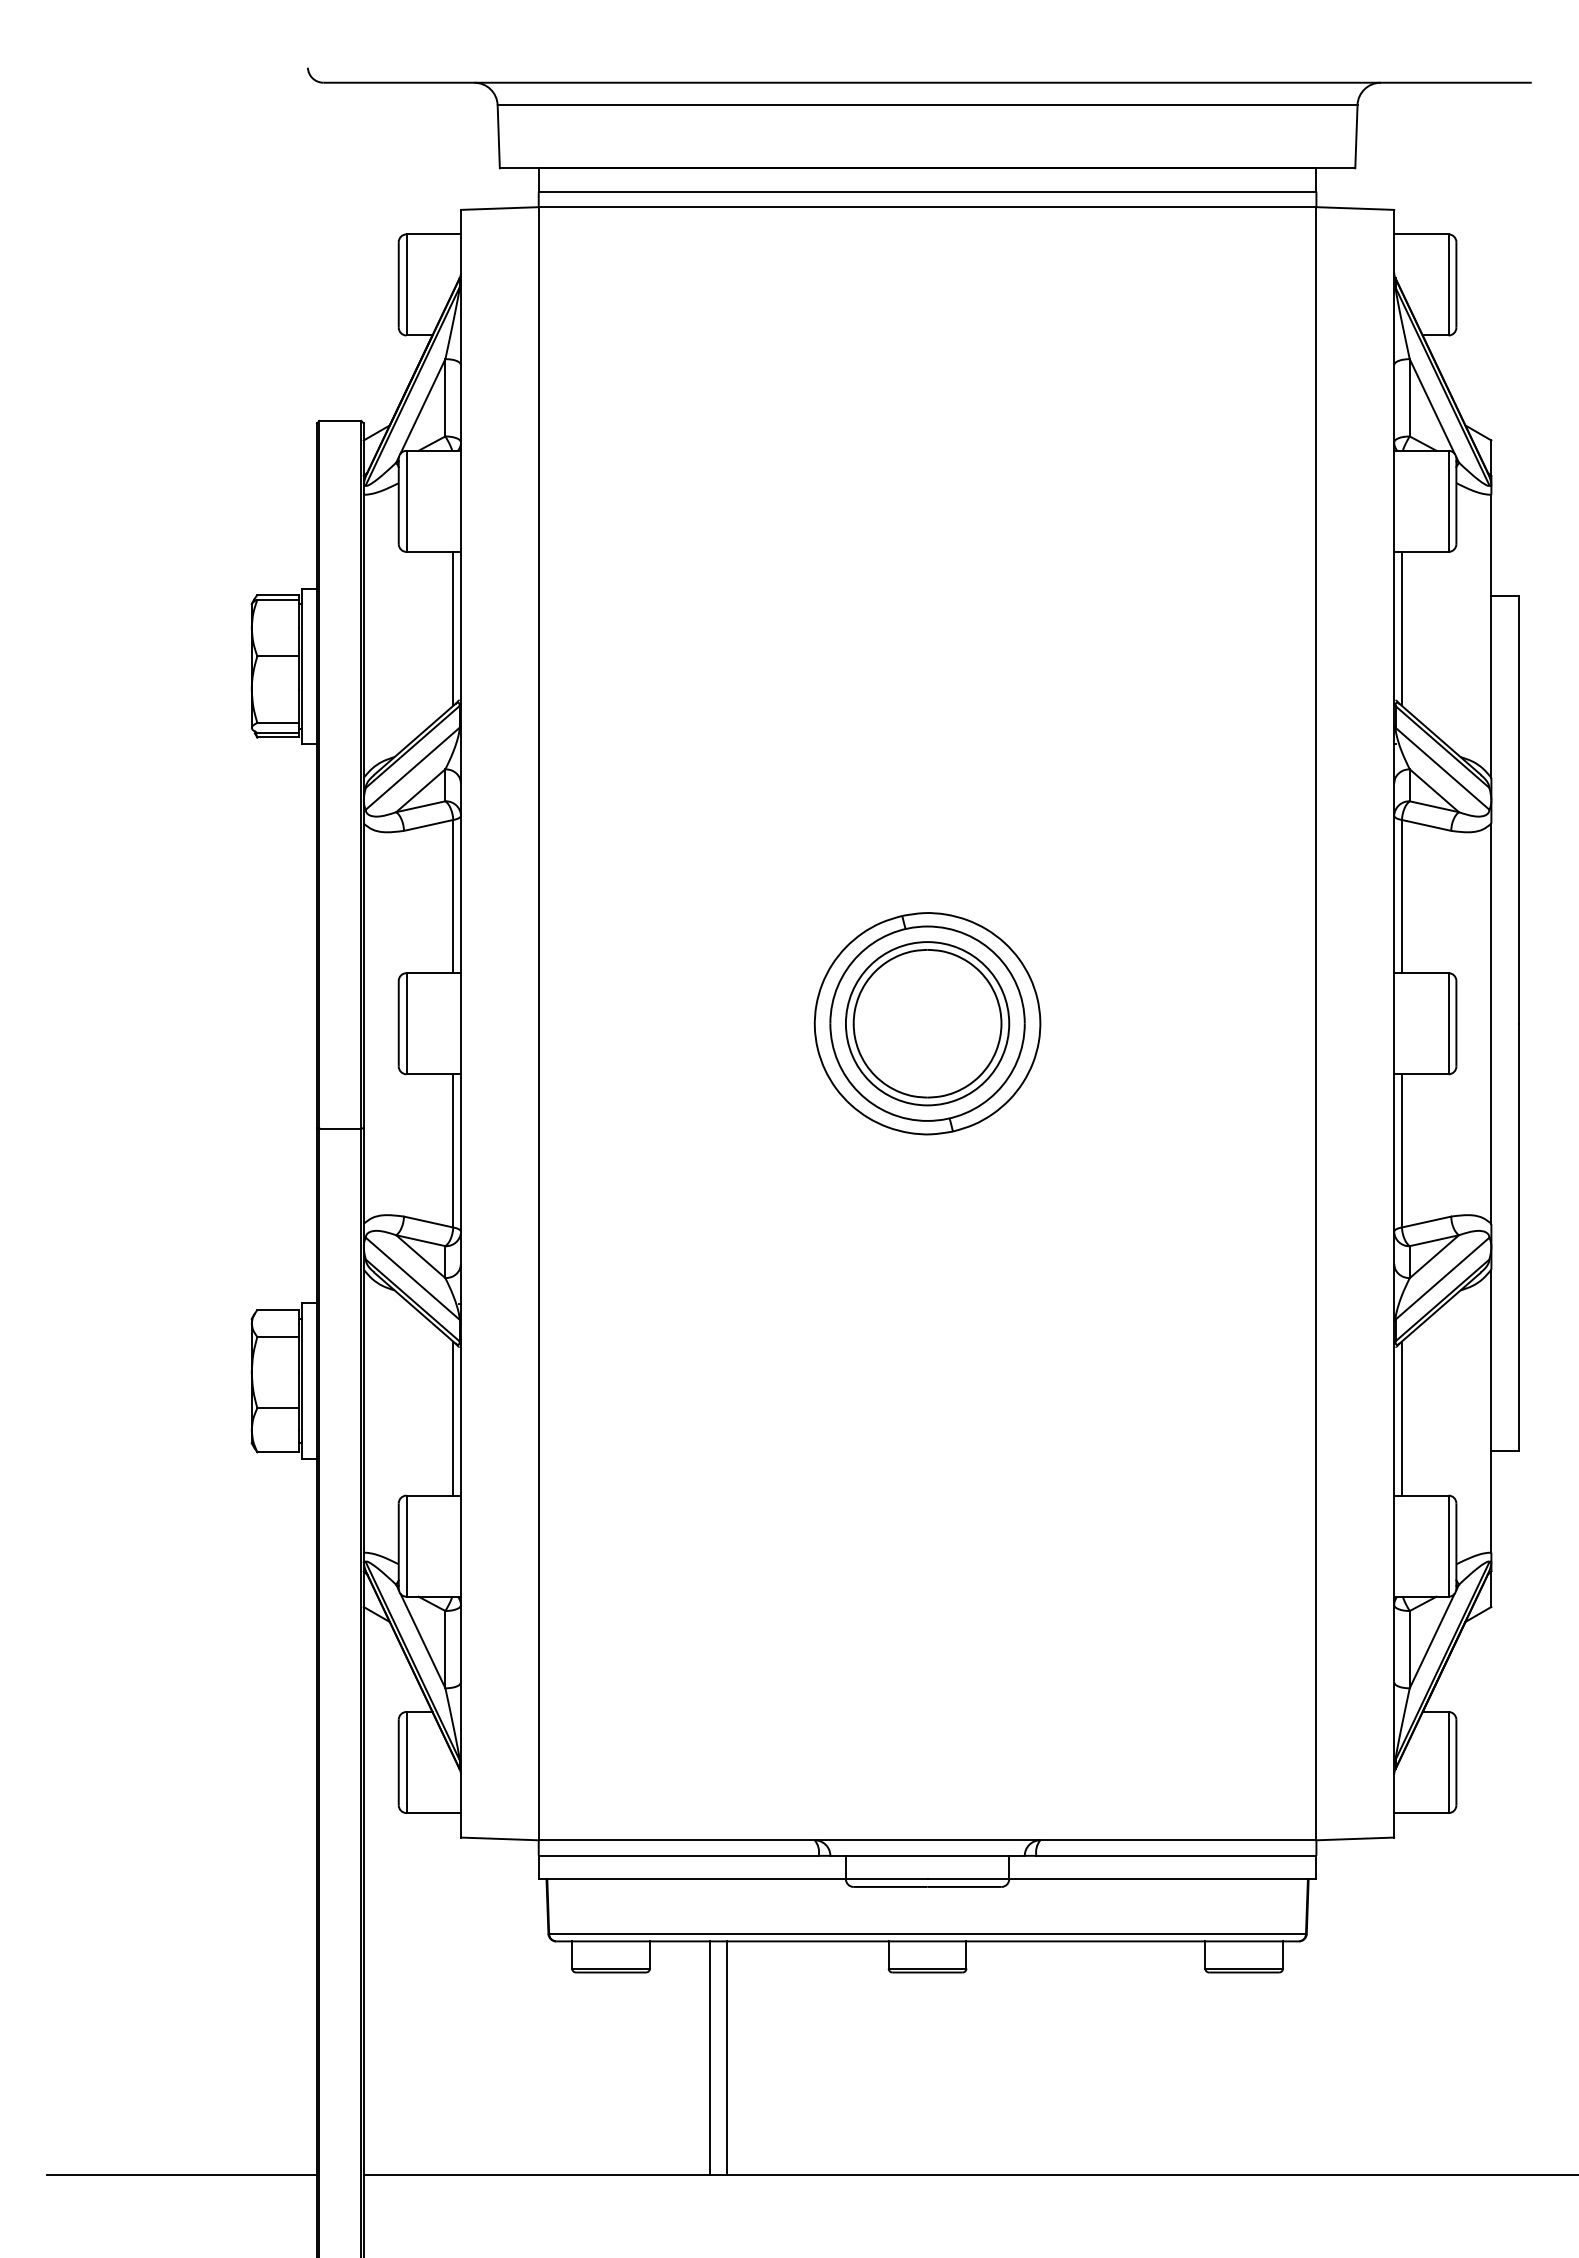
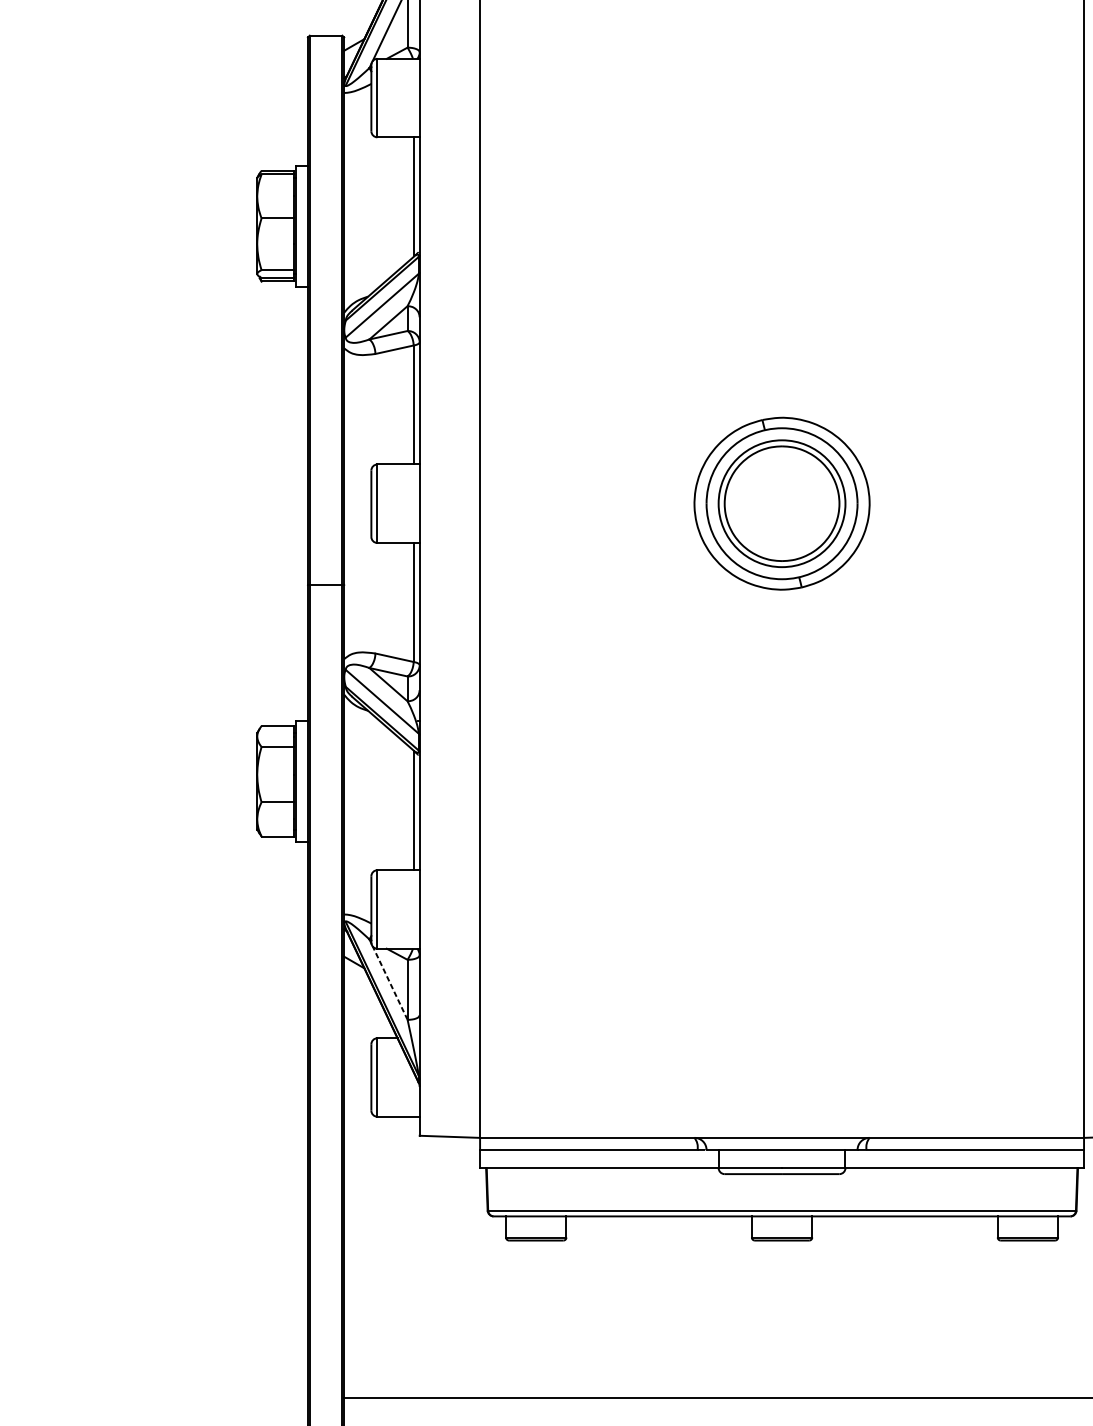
line: (422, 1640) -> (389, 982), solid -> dashed
line: (709, 2057) -> (612, 1306), removed
line: (727, 2057) -> (626, 1306), removed
line: (182, 2174) -> (203, 1397), removed

